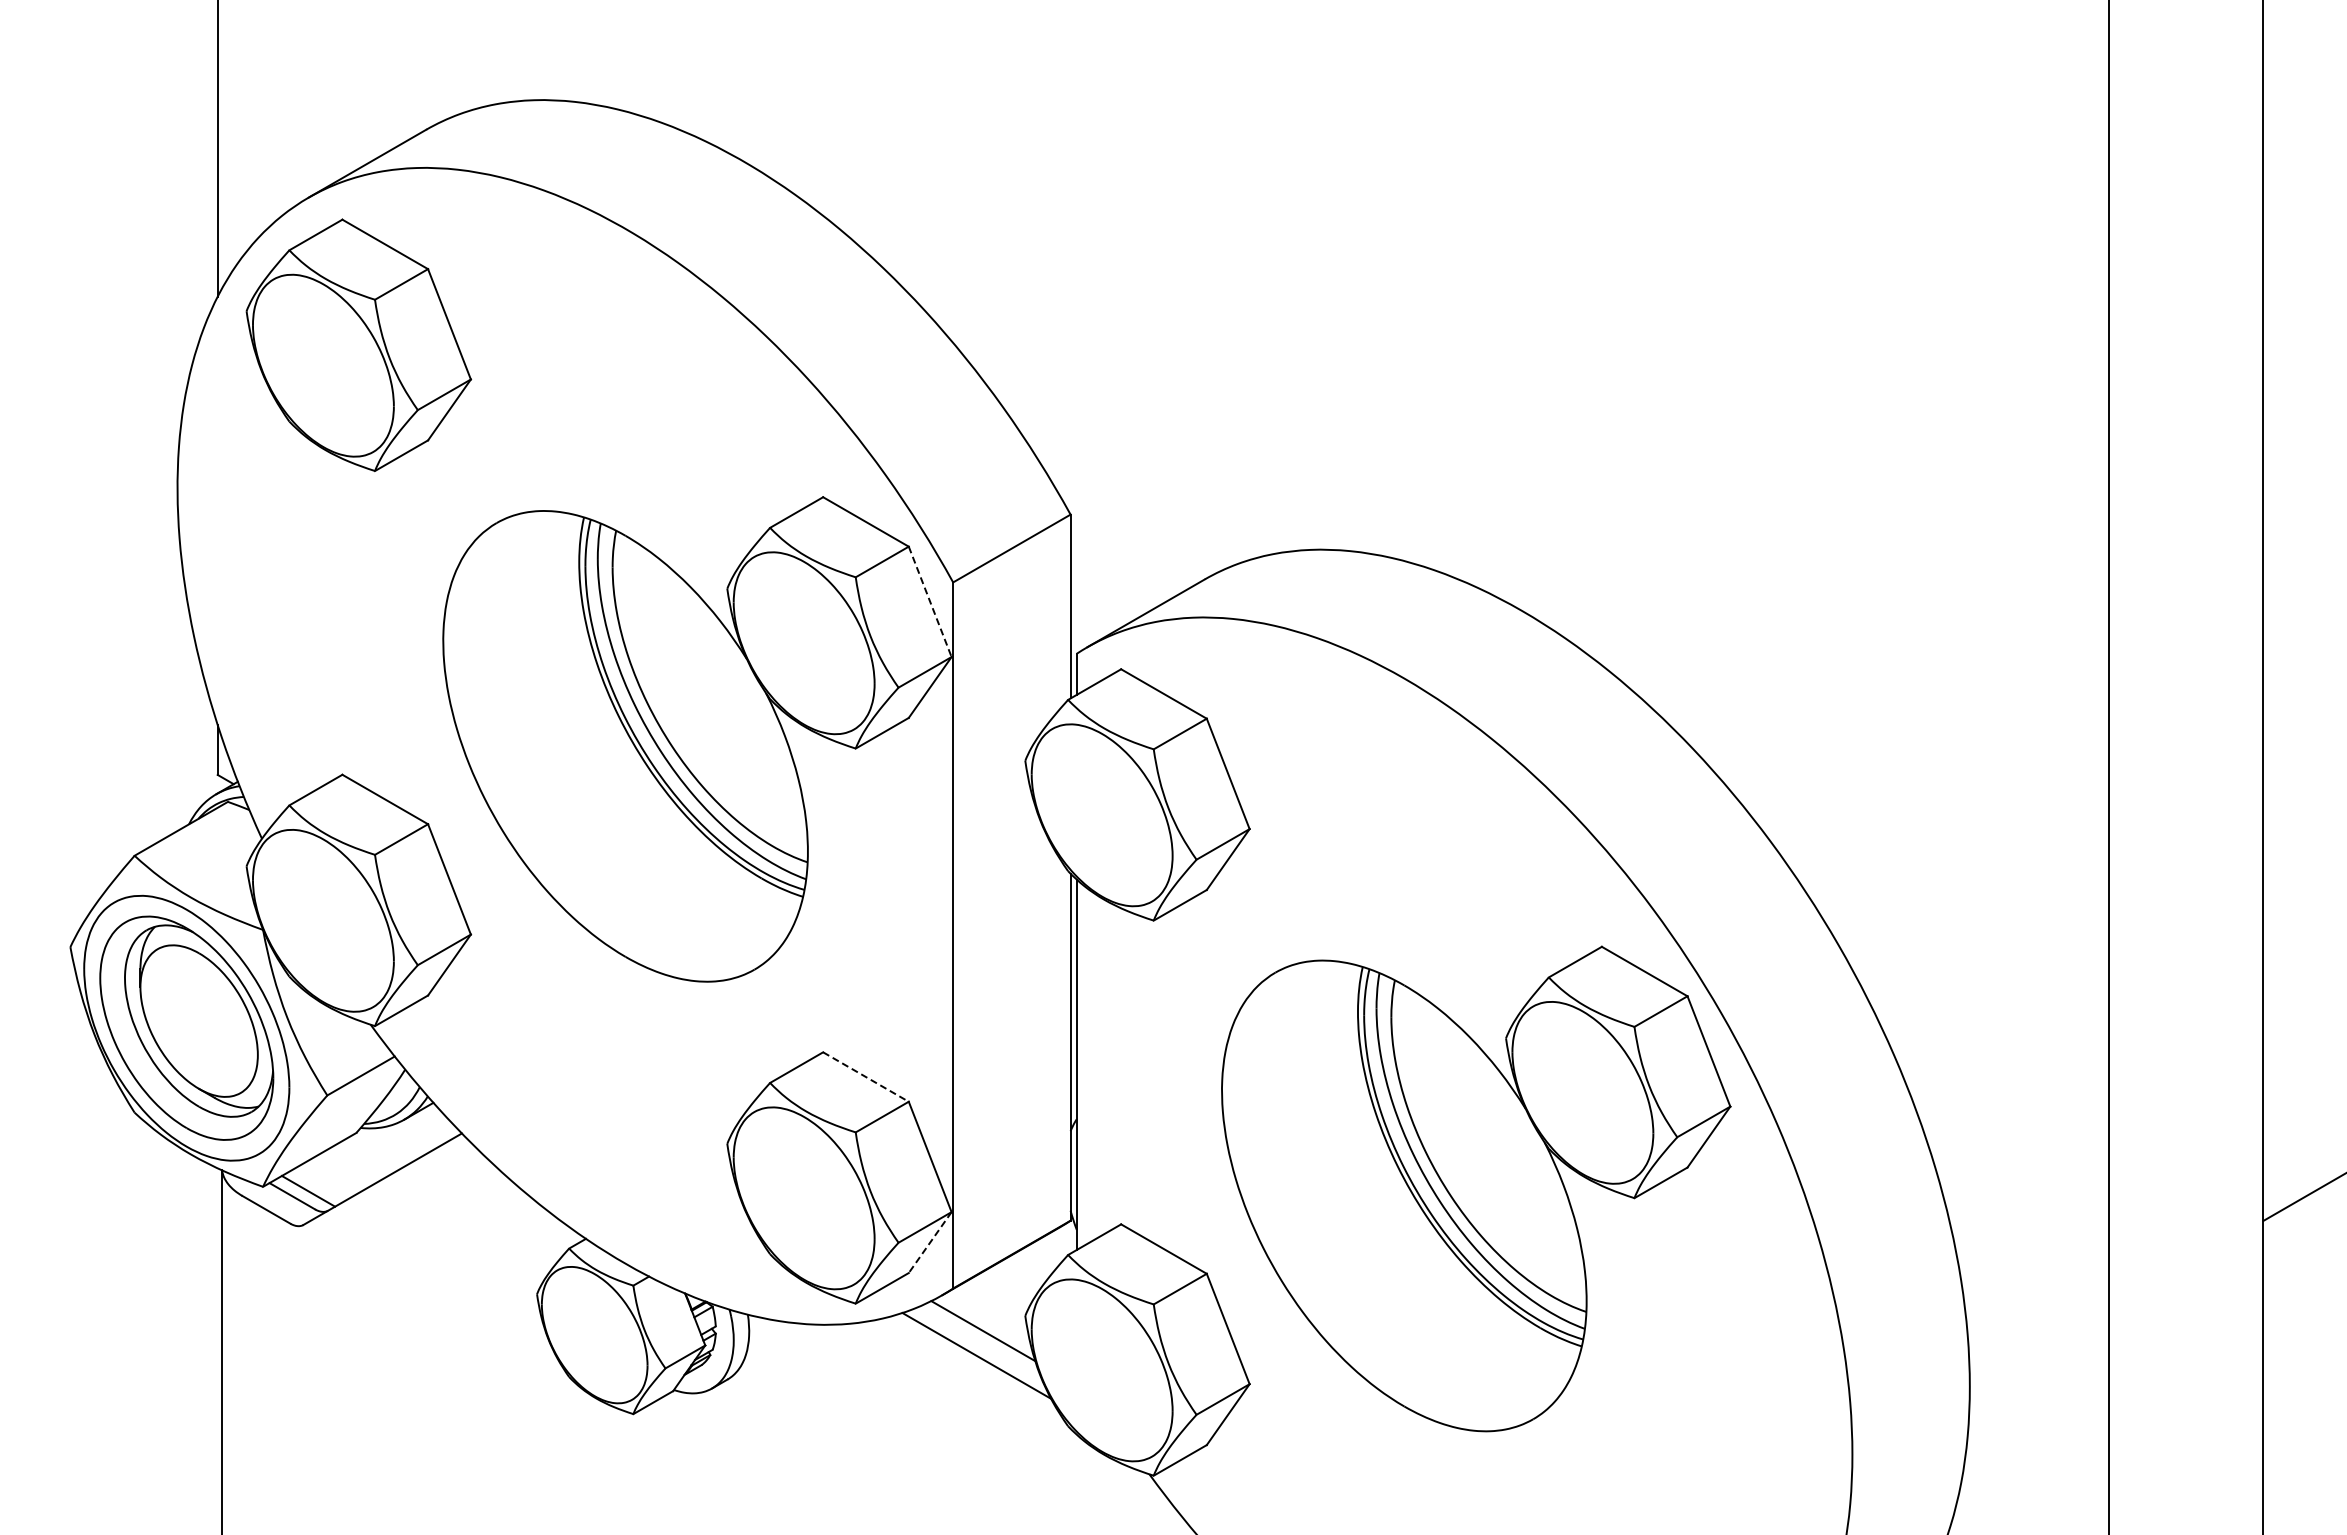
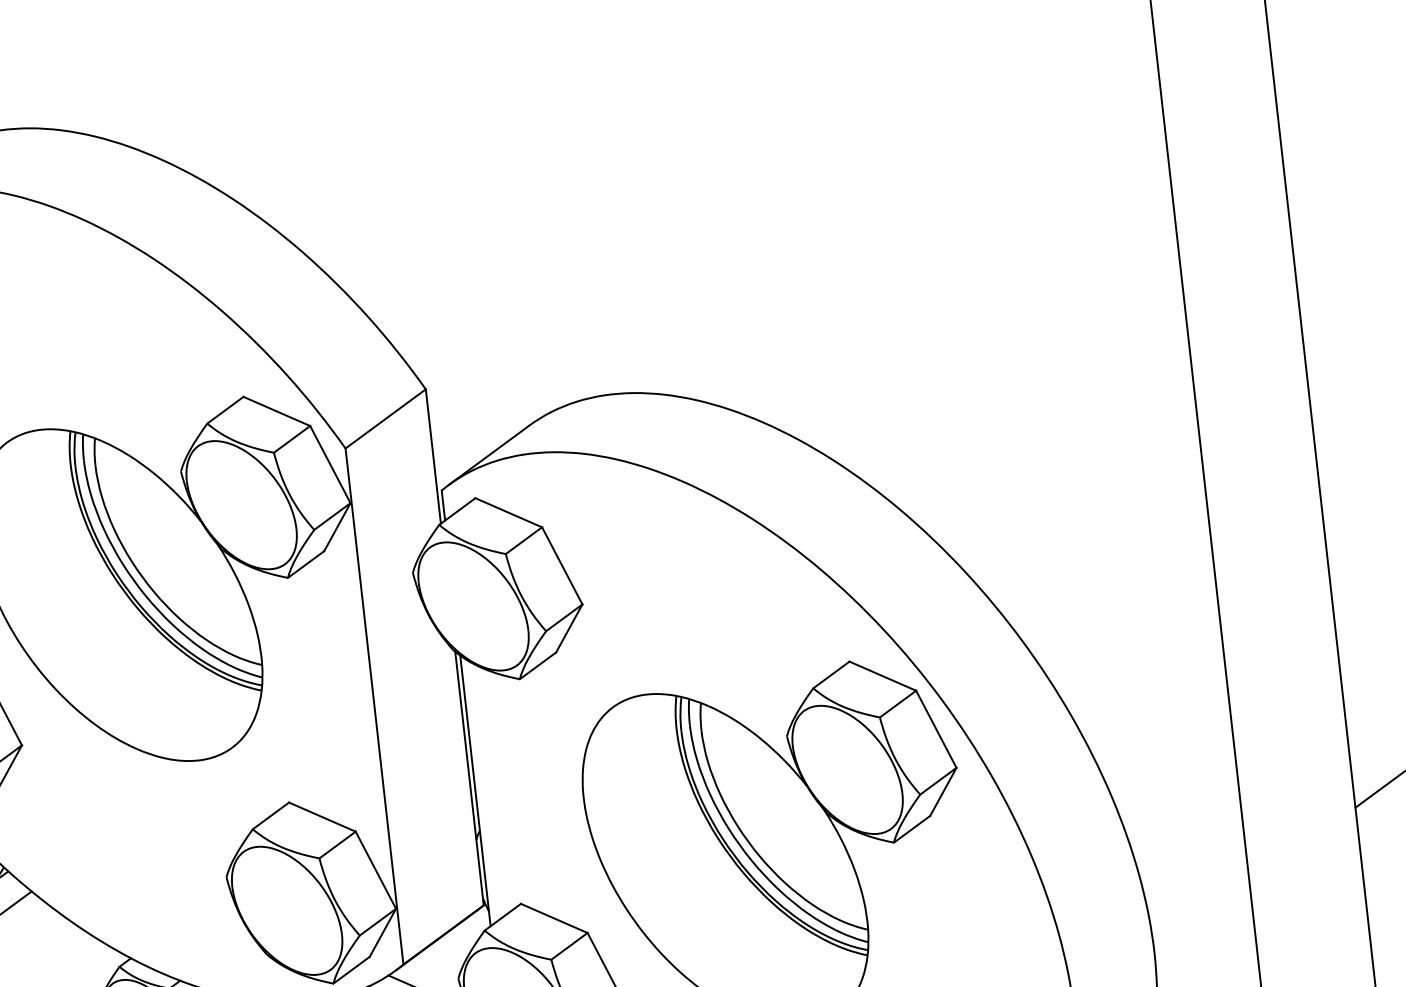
line: (930, 602) -> (330, 465), dashed -> solid
line: (866, 1077) -> (322, 817), dashed -> solid
line: (929, 1242) -> (382, 932), dashed -> solid

